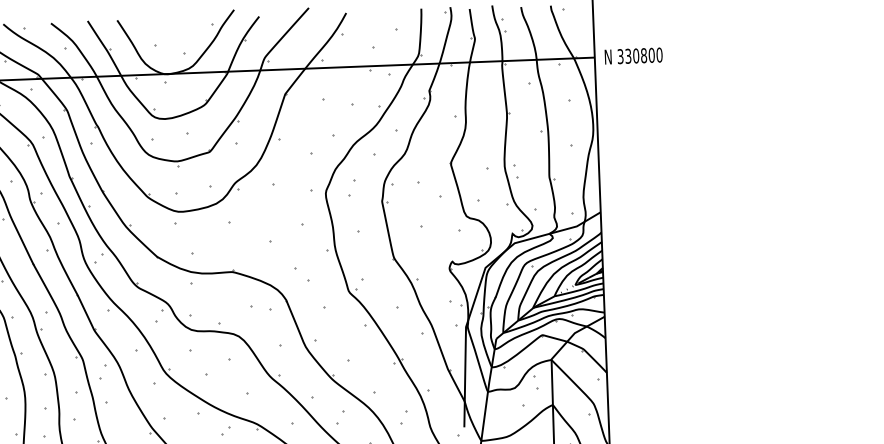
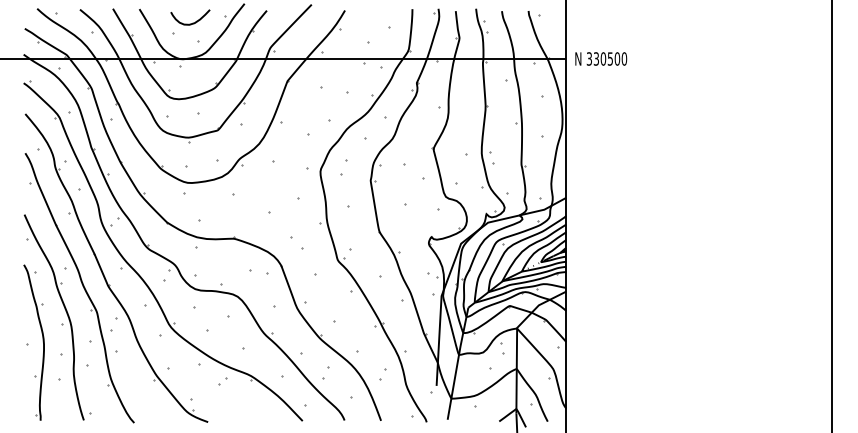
curve: (176, 32) -> (192, 22), added
text: (644, 55) -> (610, 58), 330800 -> 330500

